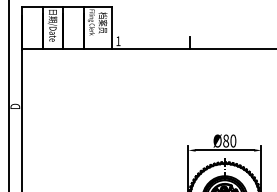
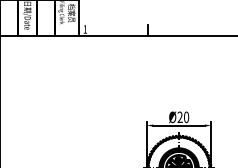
text: (226, 140) -> (180, 116), Ø80 -> Ø20

